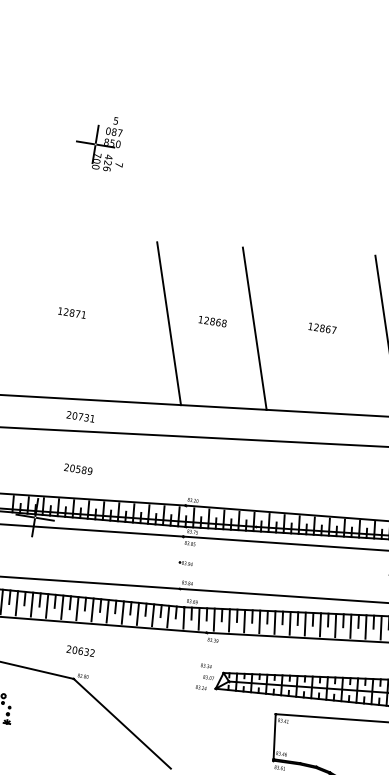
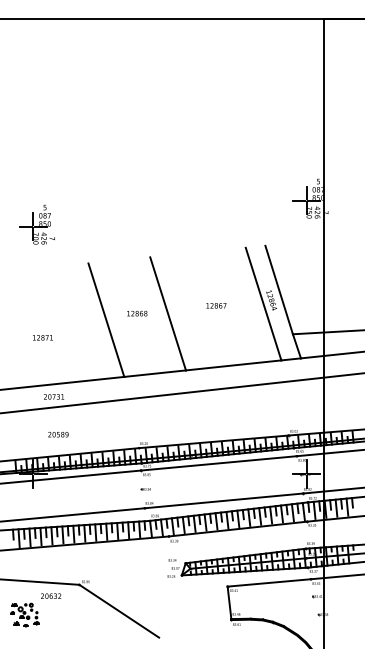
part: (100, 142) -> (36, 224), moved
text: (71, 312) -> (42, 337), moved
text: (81, 650) -> (51, 595), moved

